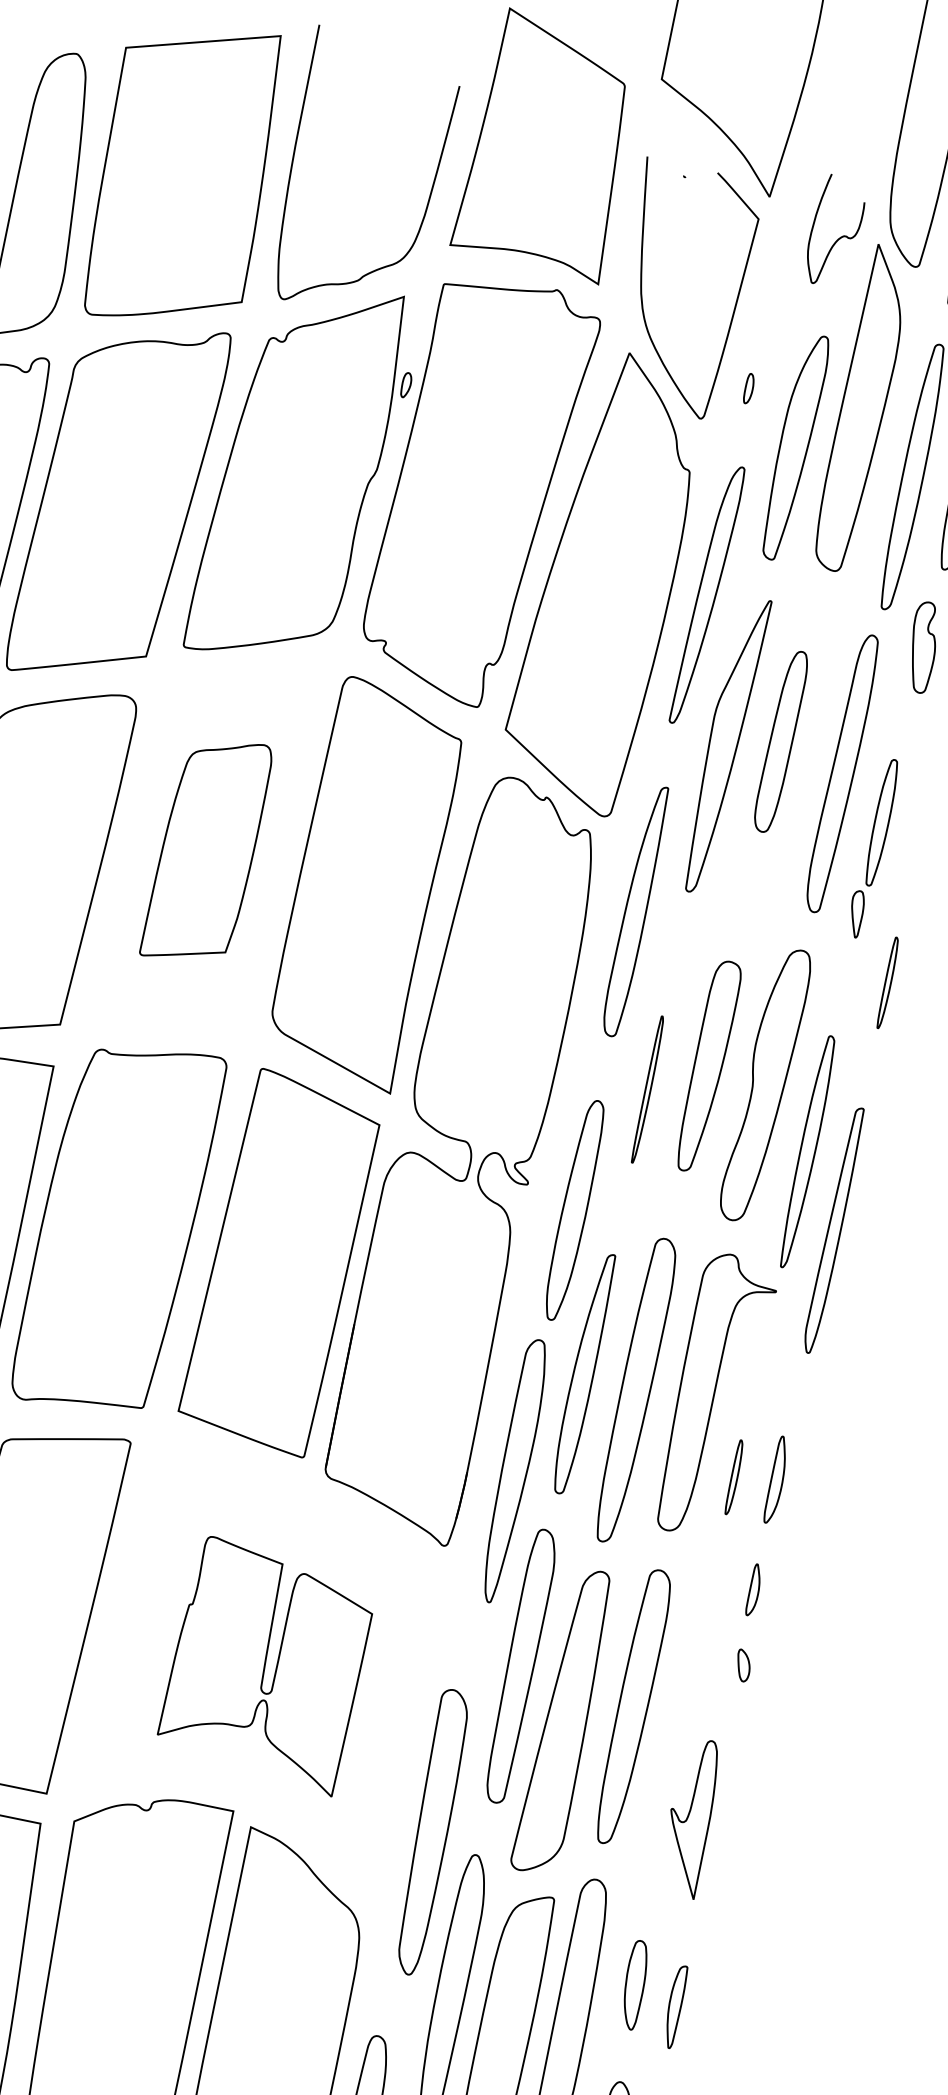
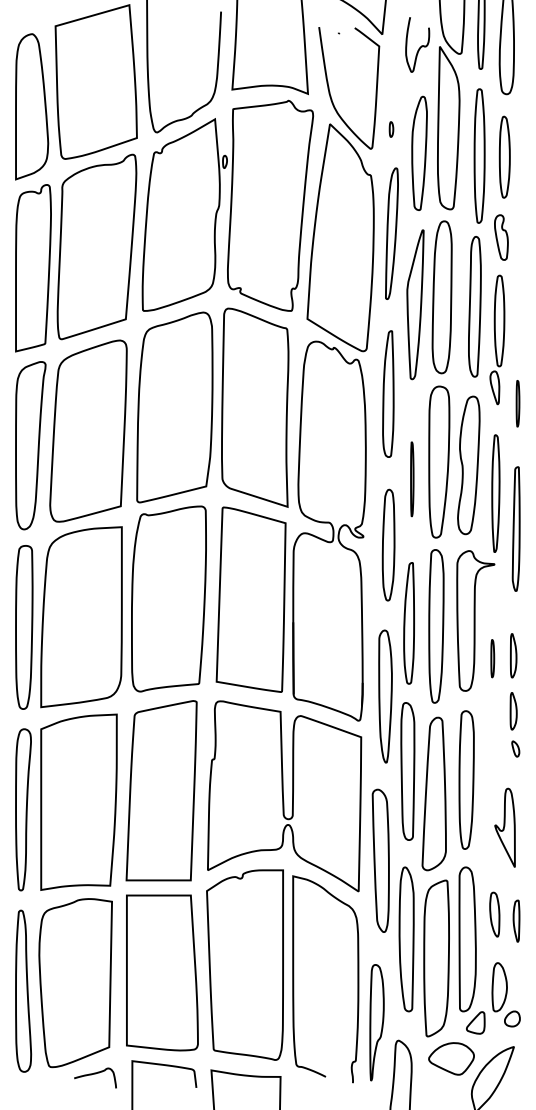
part: (779, 741) -> (441, 297), size x1.67
part: (873, 847) -> (497, 339), size x1.43
part: (206, 850) -> (174, 407), size x1.67
part: (709, 1065) -> (439, 461), size x1.43
part: (514, 1471) -> (385, 696), moved
part: (754, 1590) -> (513, 711), size x1.43
part: (266, 1665) -> (284, 796), size x1.67

